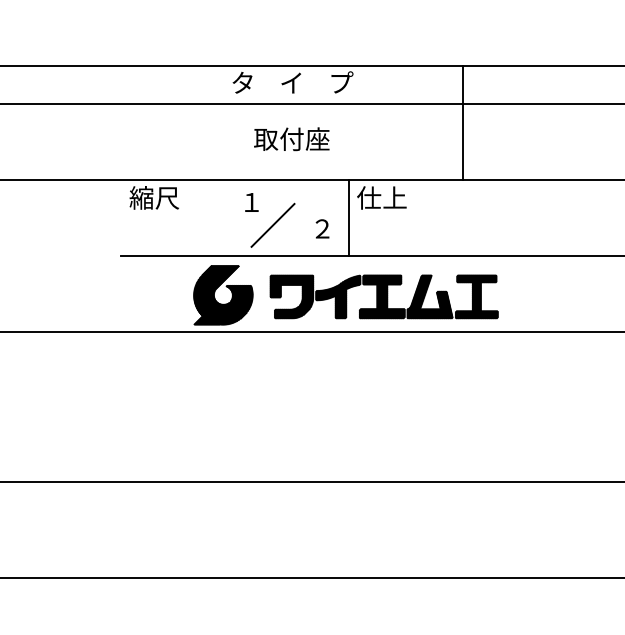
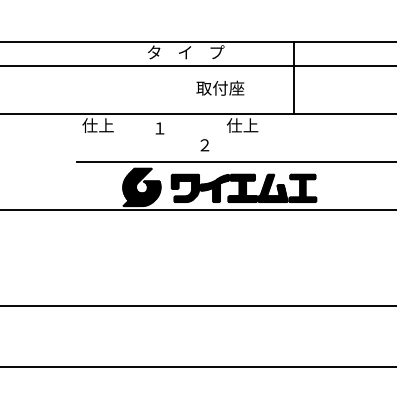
text: (292, 137) -> (220, 87), moved
text: (153, 197) -> (97, 125), 縮尺 -> 仕上
line: (348, 218) -> (221, 138), removed
line: (273, 224) -> (173, 142), removed

